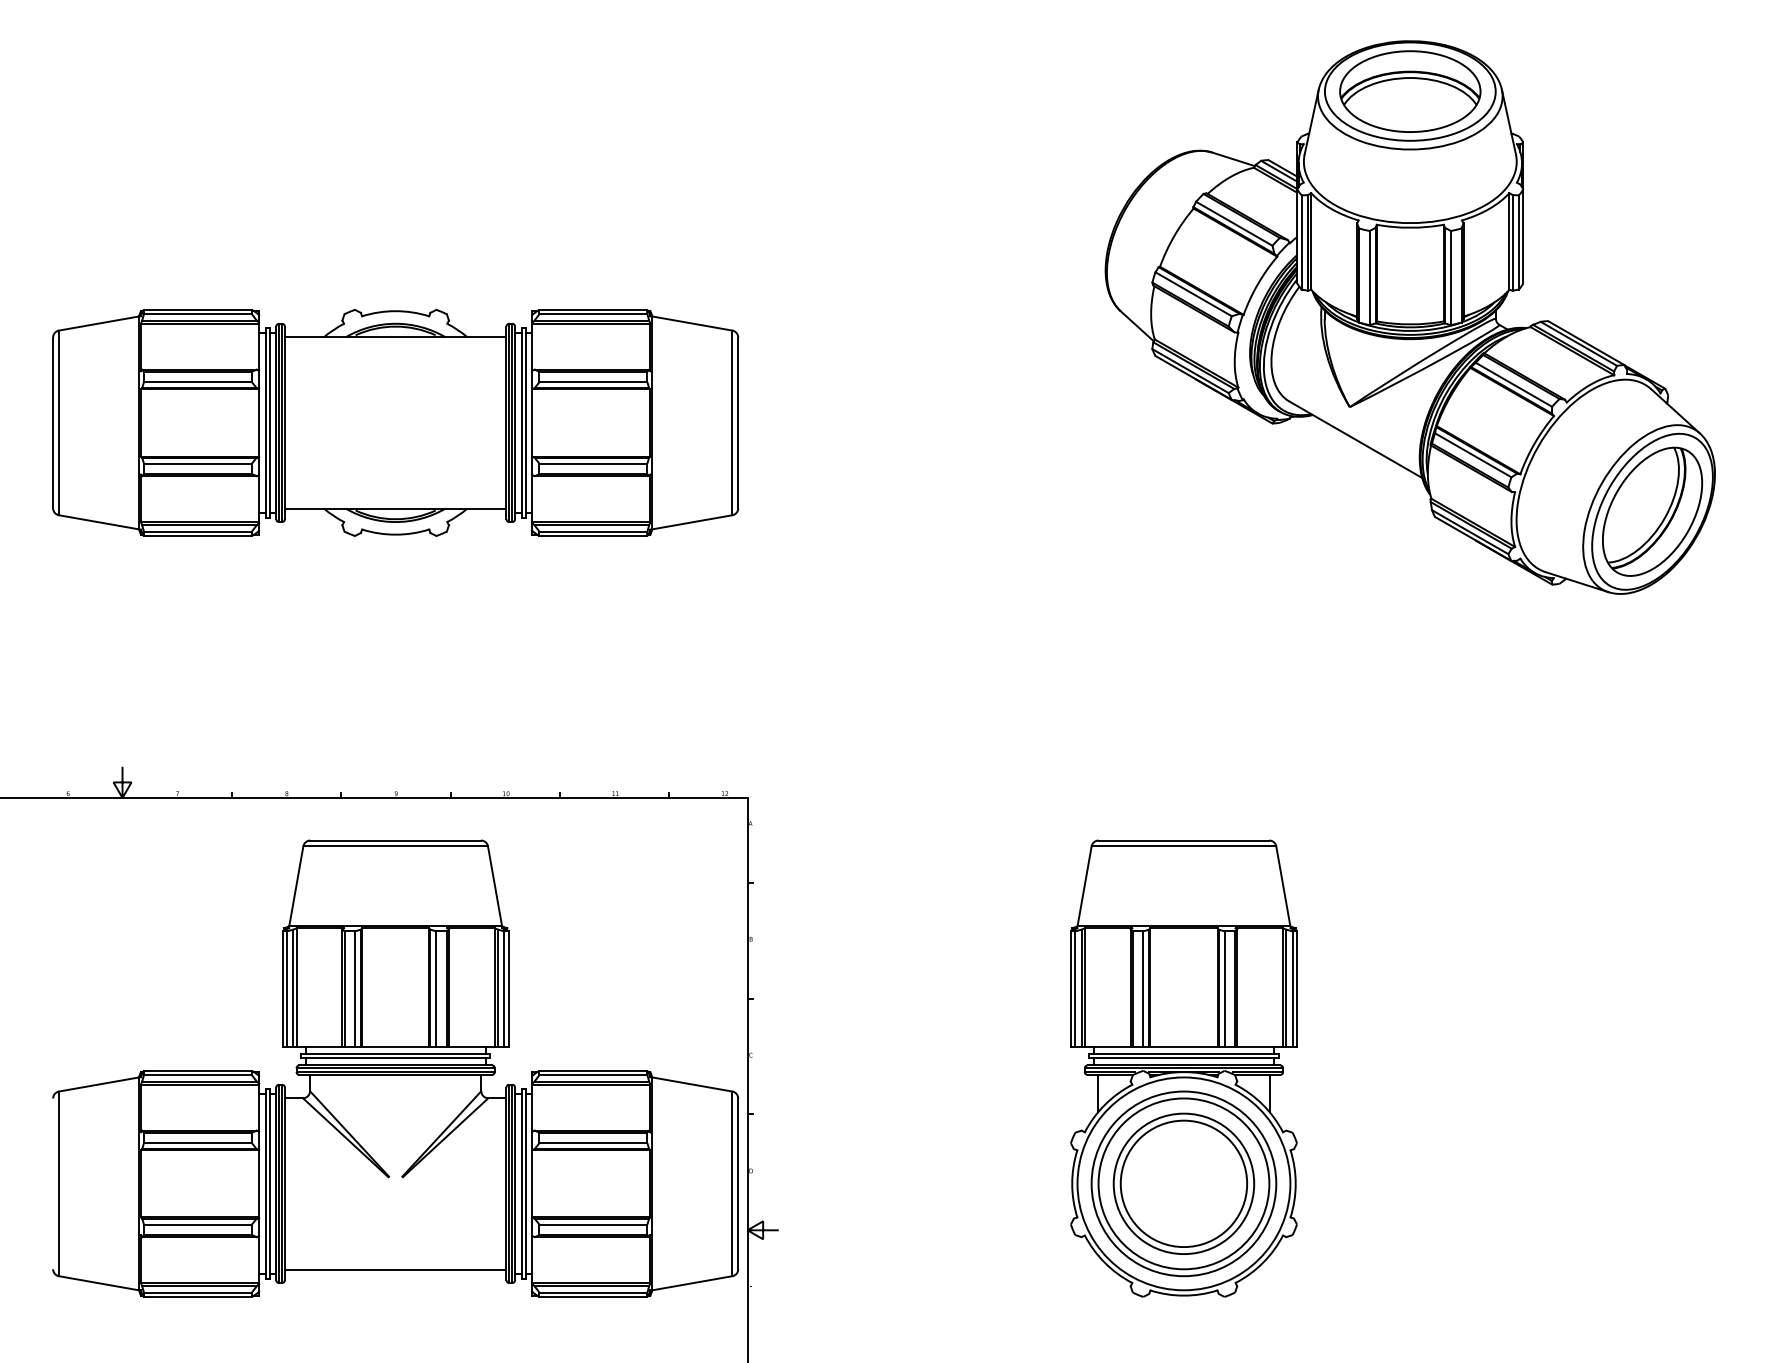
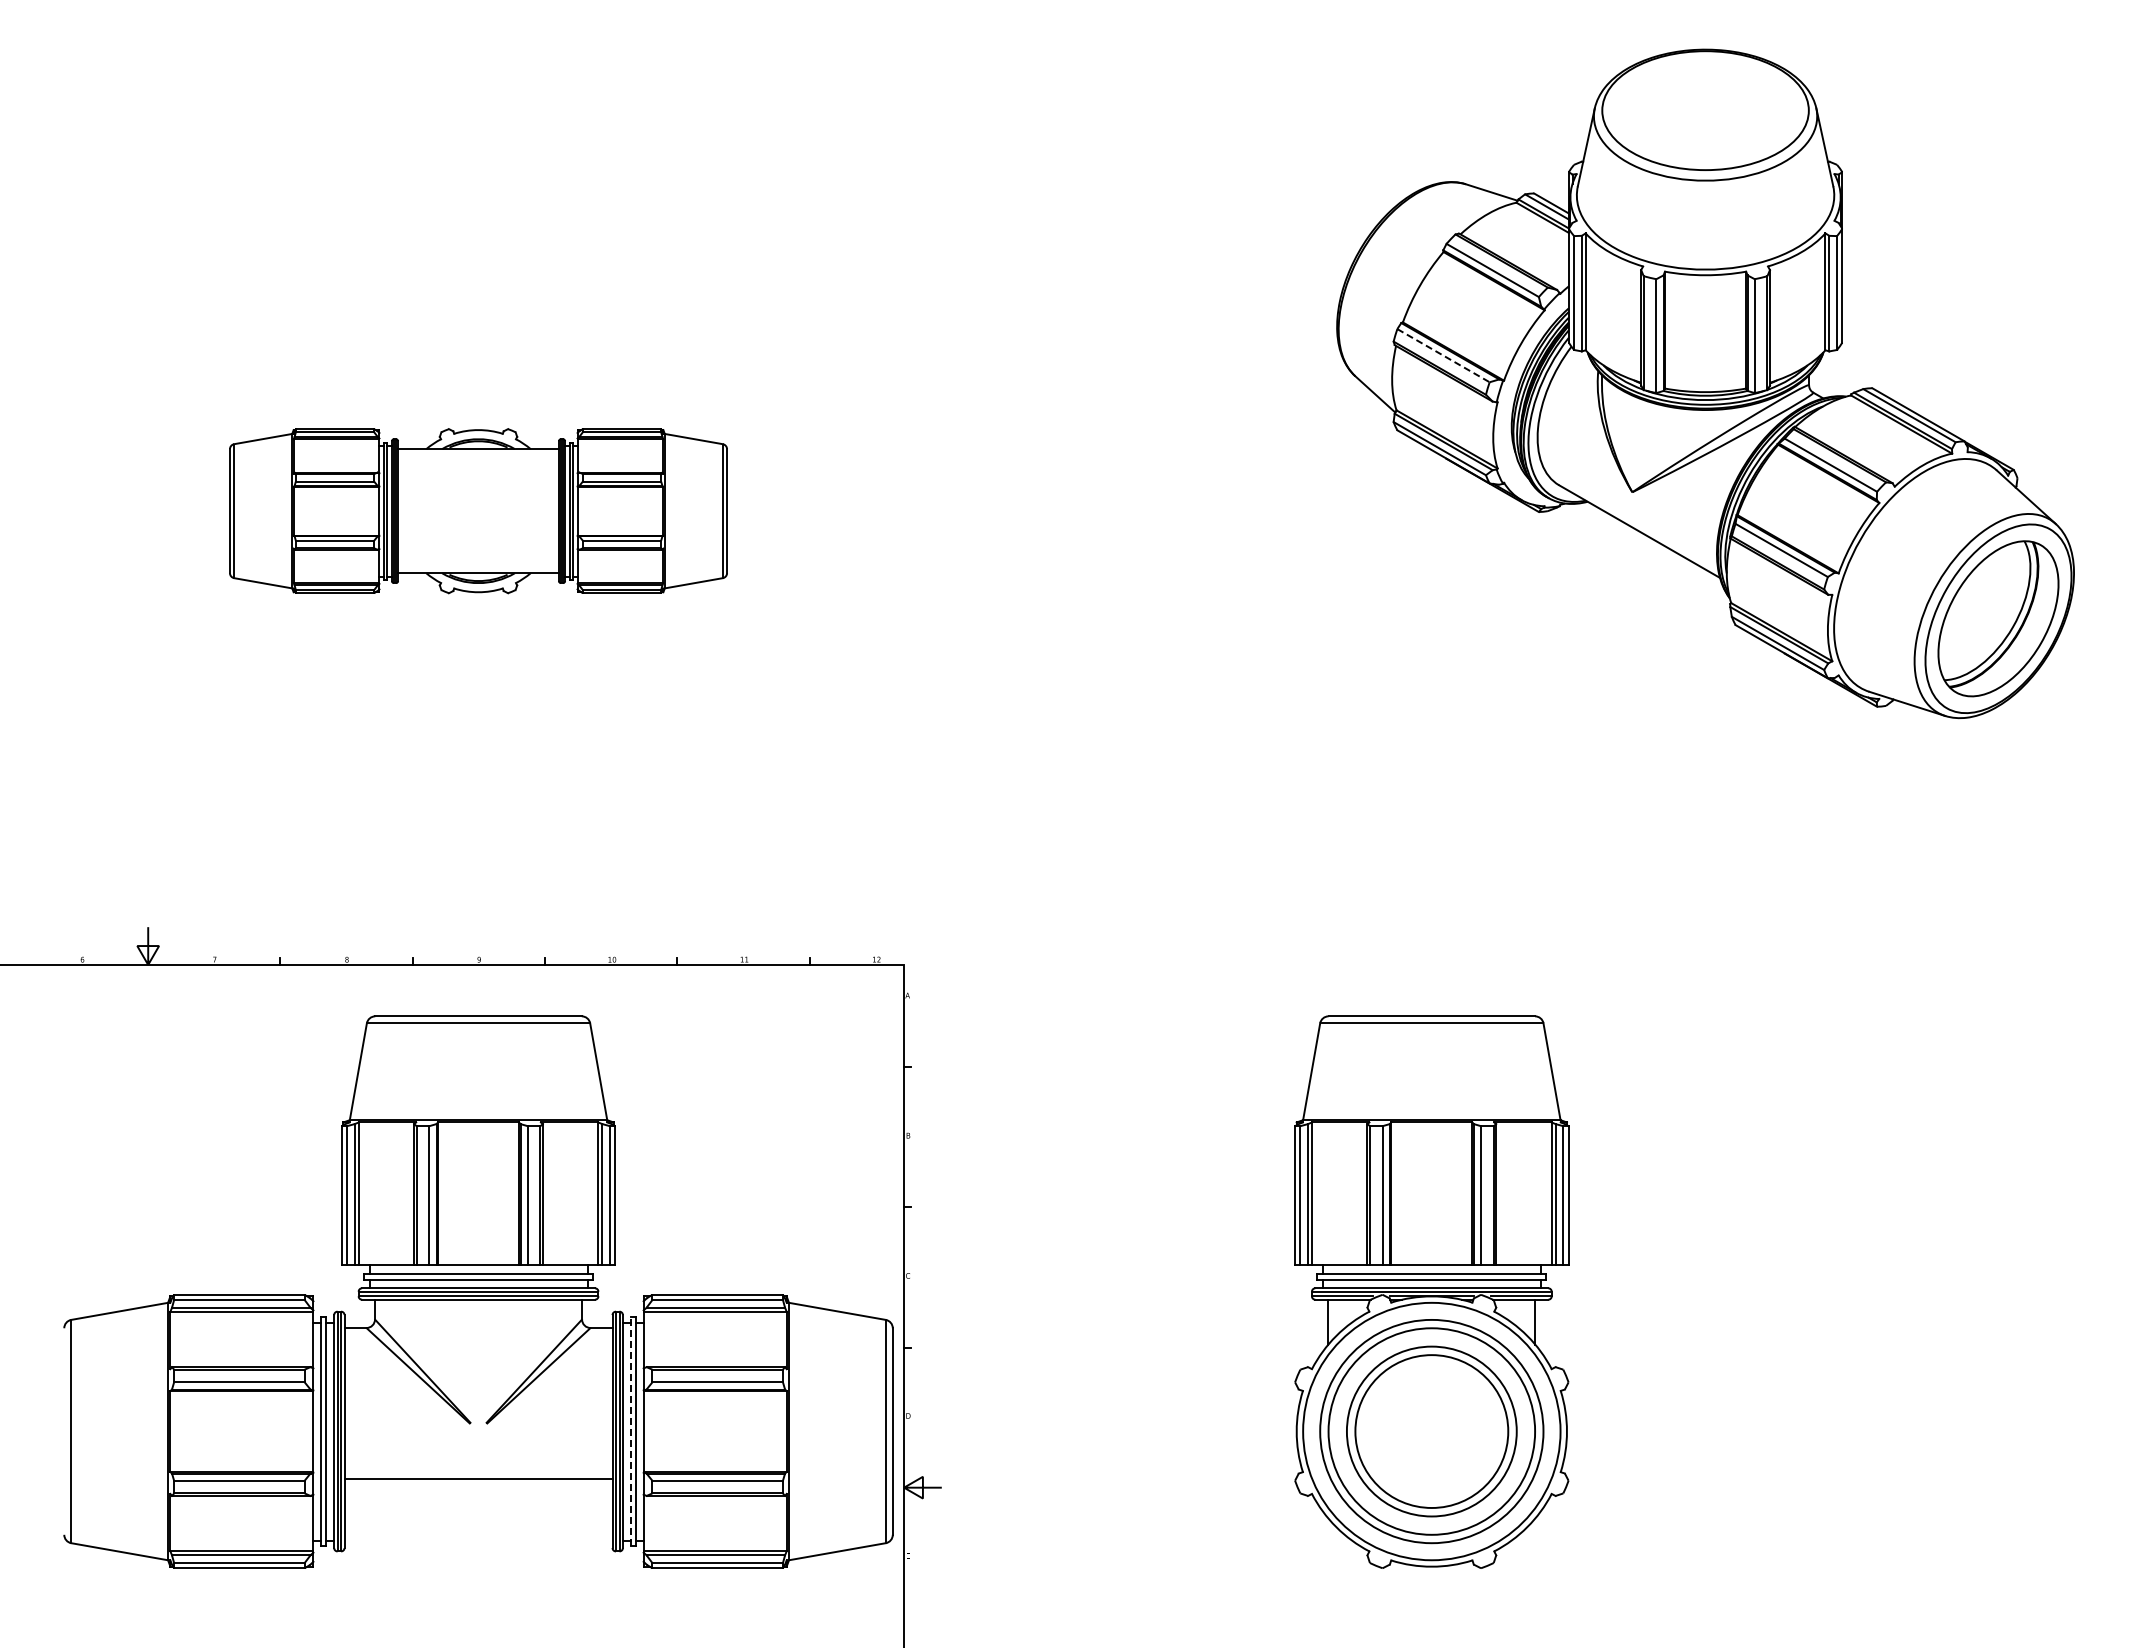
part: (1410, 91) -> (1705, 110), removed
line: (1193, 294) -> (1443, 355), solid -> dashed
part: (395, 422) -> (478, 510), size x0.6
line: (521, 1183) -> (630, 1431), solid -> dashed
line: (395, 1269) -> (478, 1479), moved

